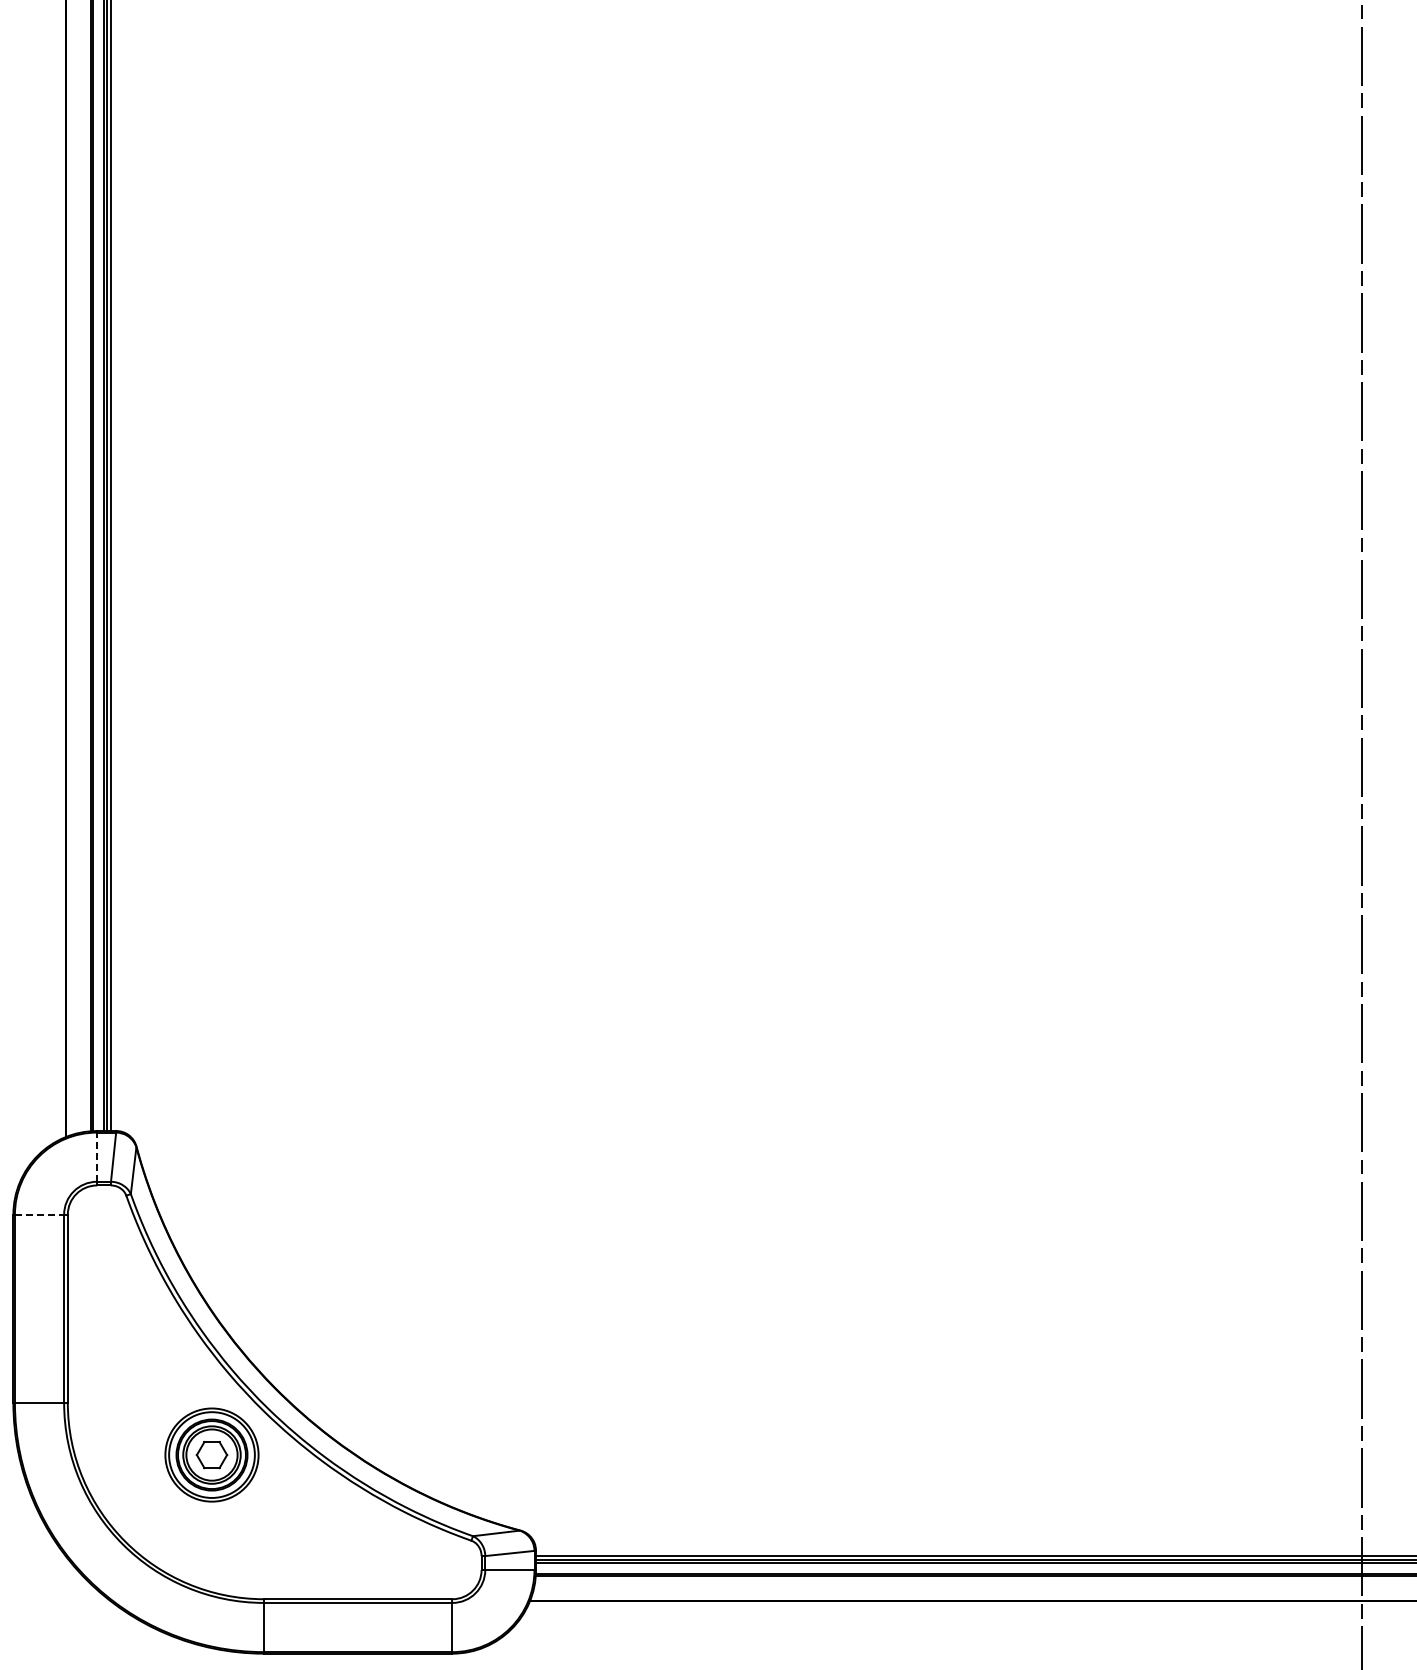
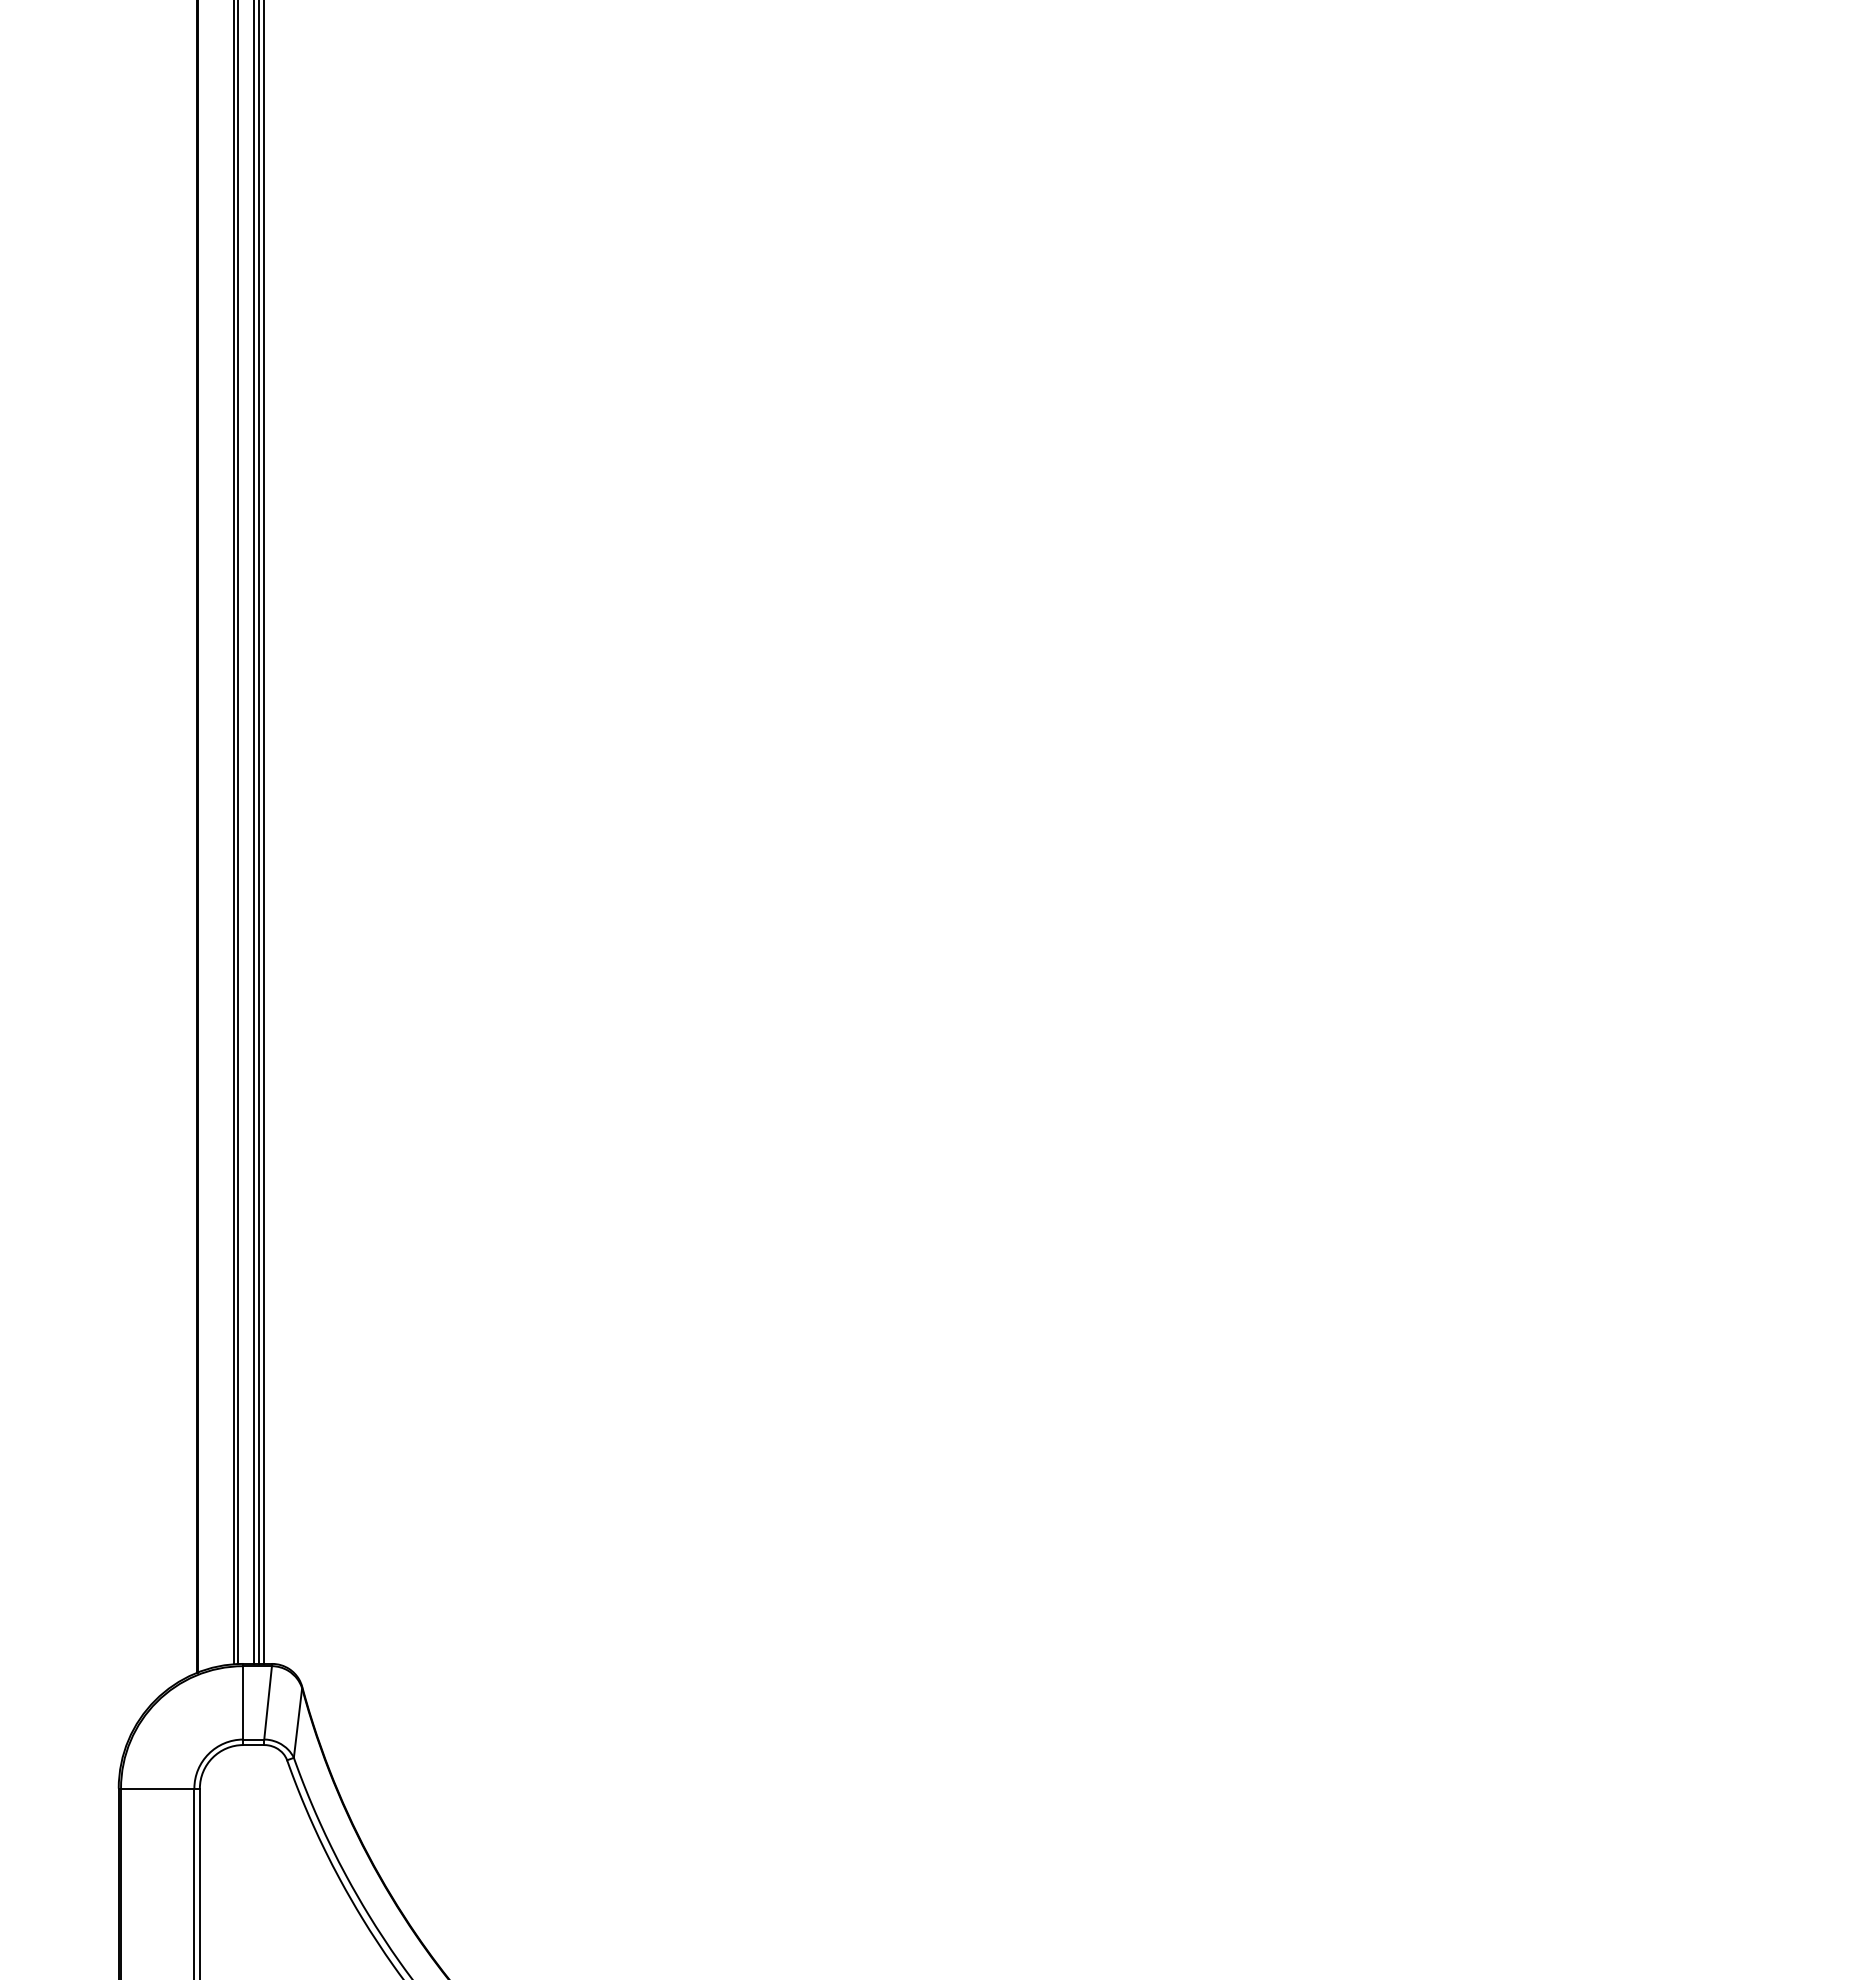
line: (97, 1157) -> (244, 1703), dashed -> solid
line: (39, 1214) -> (157, 1788), dashed -> solid

